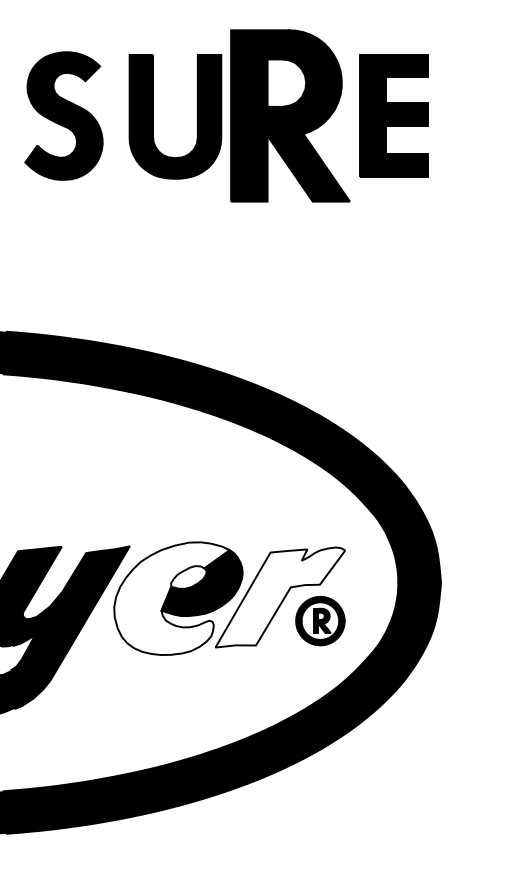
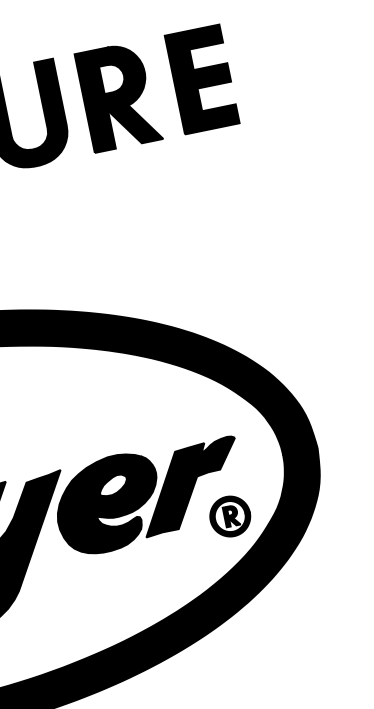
part: (290, 116) -> (118, 96), size x0.71
fill: (280, 597) -> (190, 486), added
fill: (171, 598) -> (102, 505), added
part: (320, 621) -> (230, 516), moved

